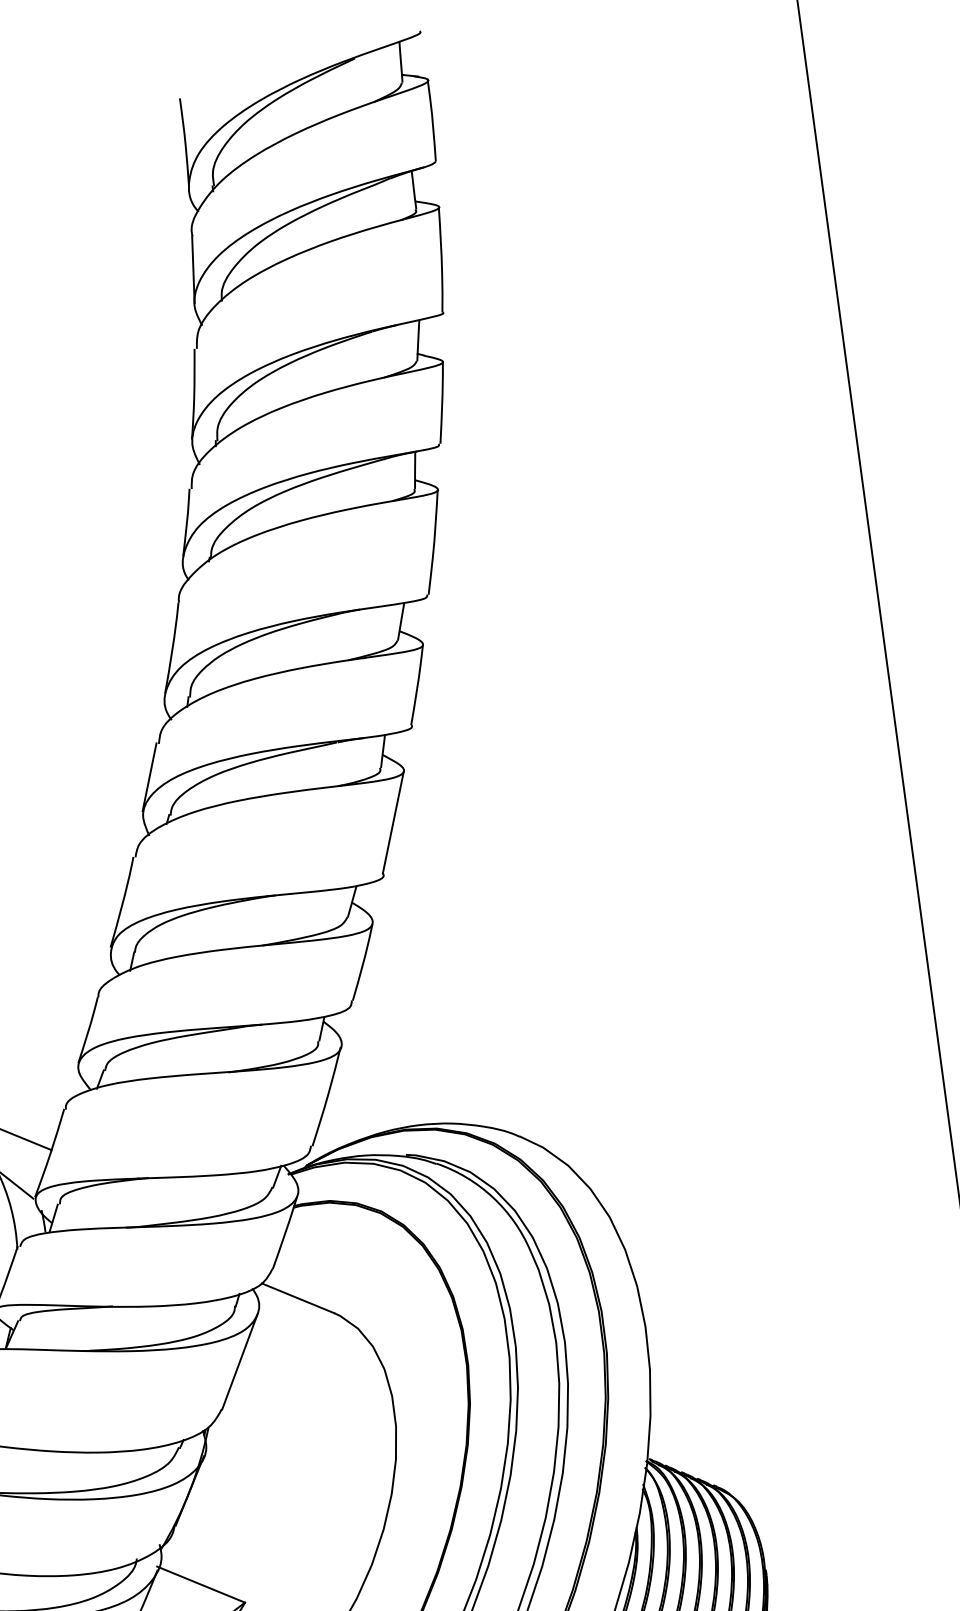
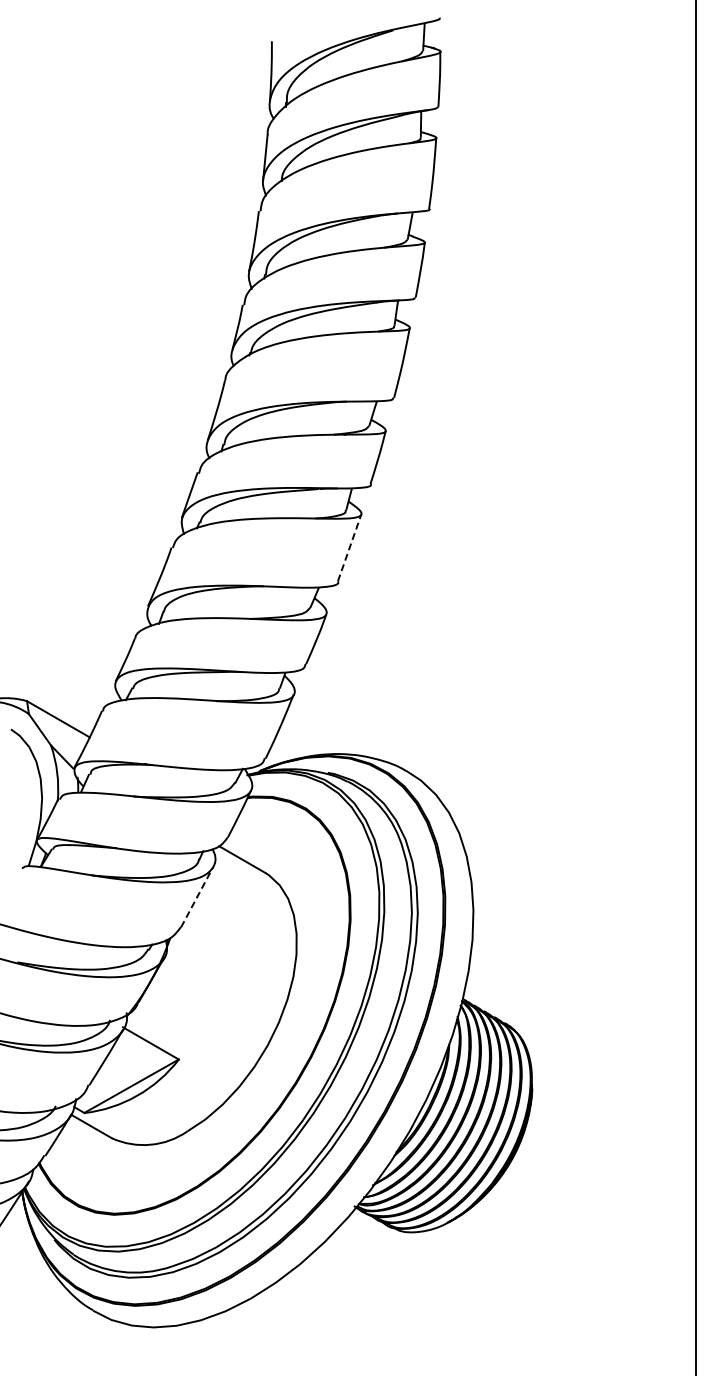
line: (393, 821) -> (349, 547), solid -> dashed
line: (240, 1361) -> (197, 896), solid -> dashed

